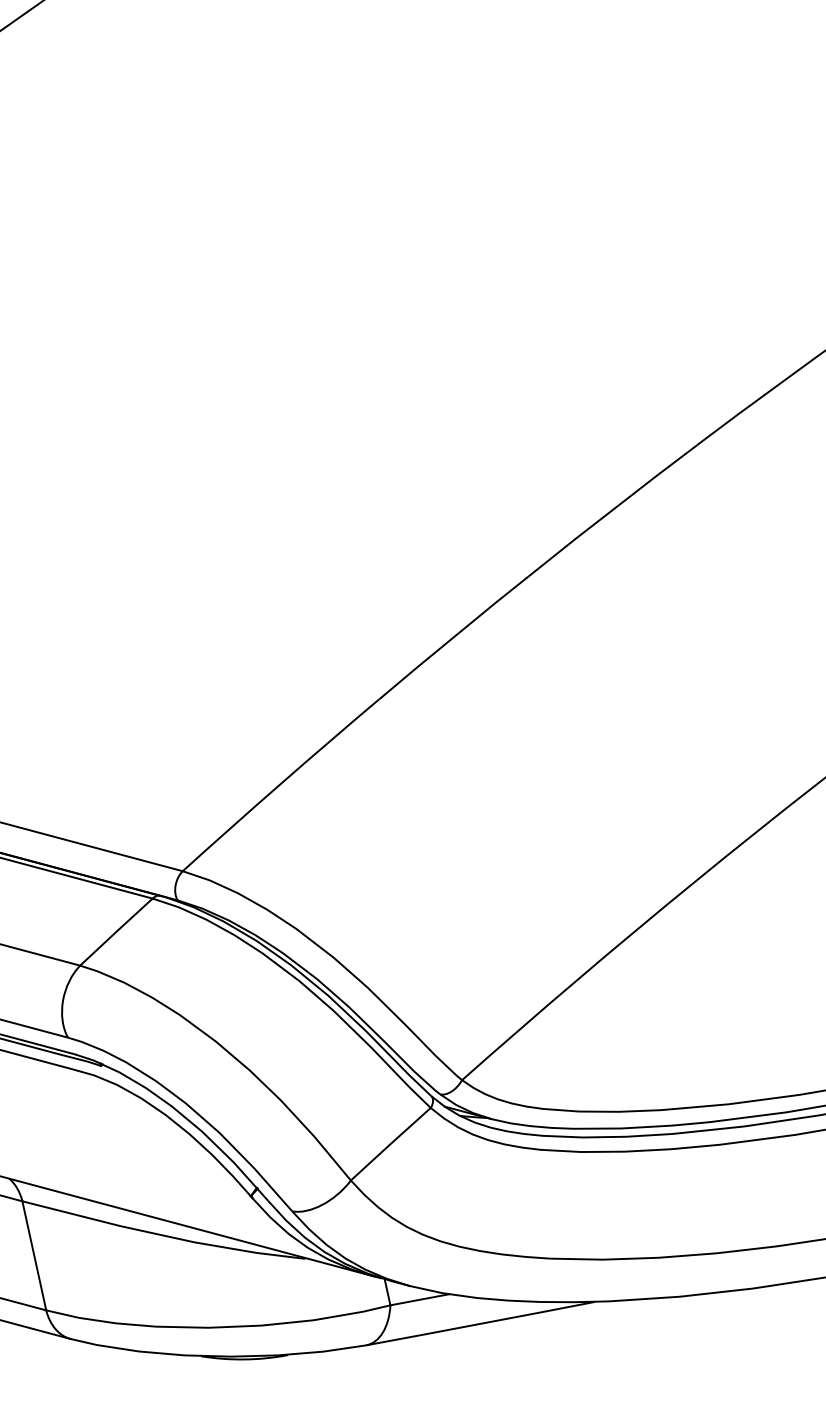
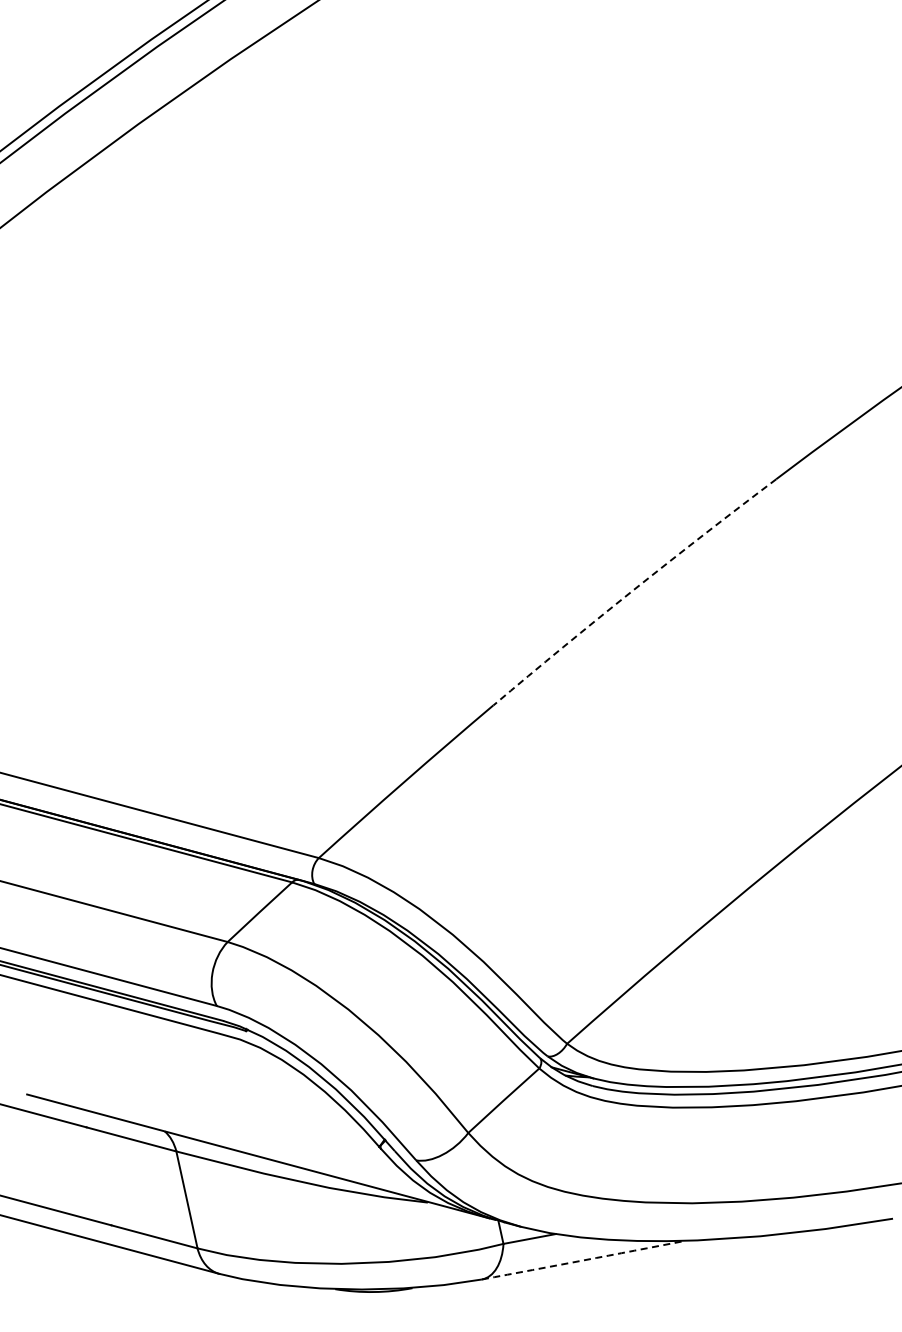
arc: (536, 570) -> (633, 590), solid -> dashed
arc: (480, 1323) -> (583, 1260), solid -> dashed

